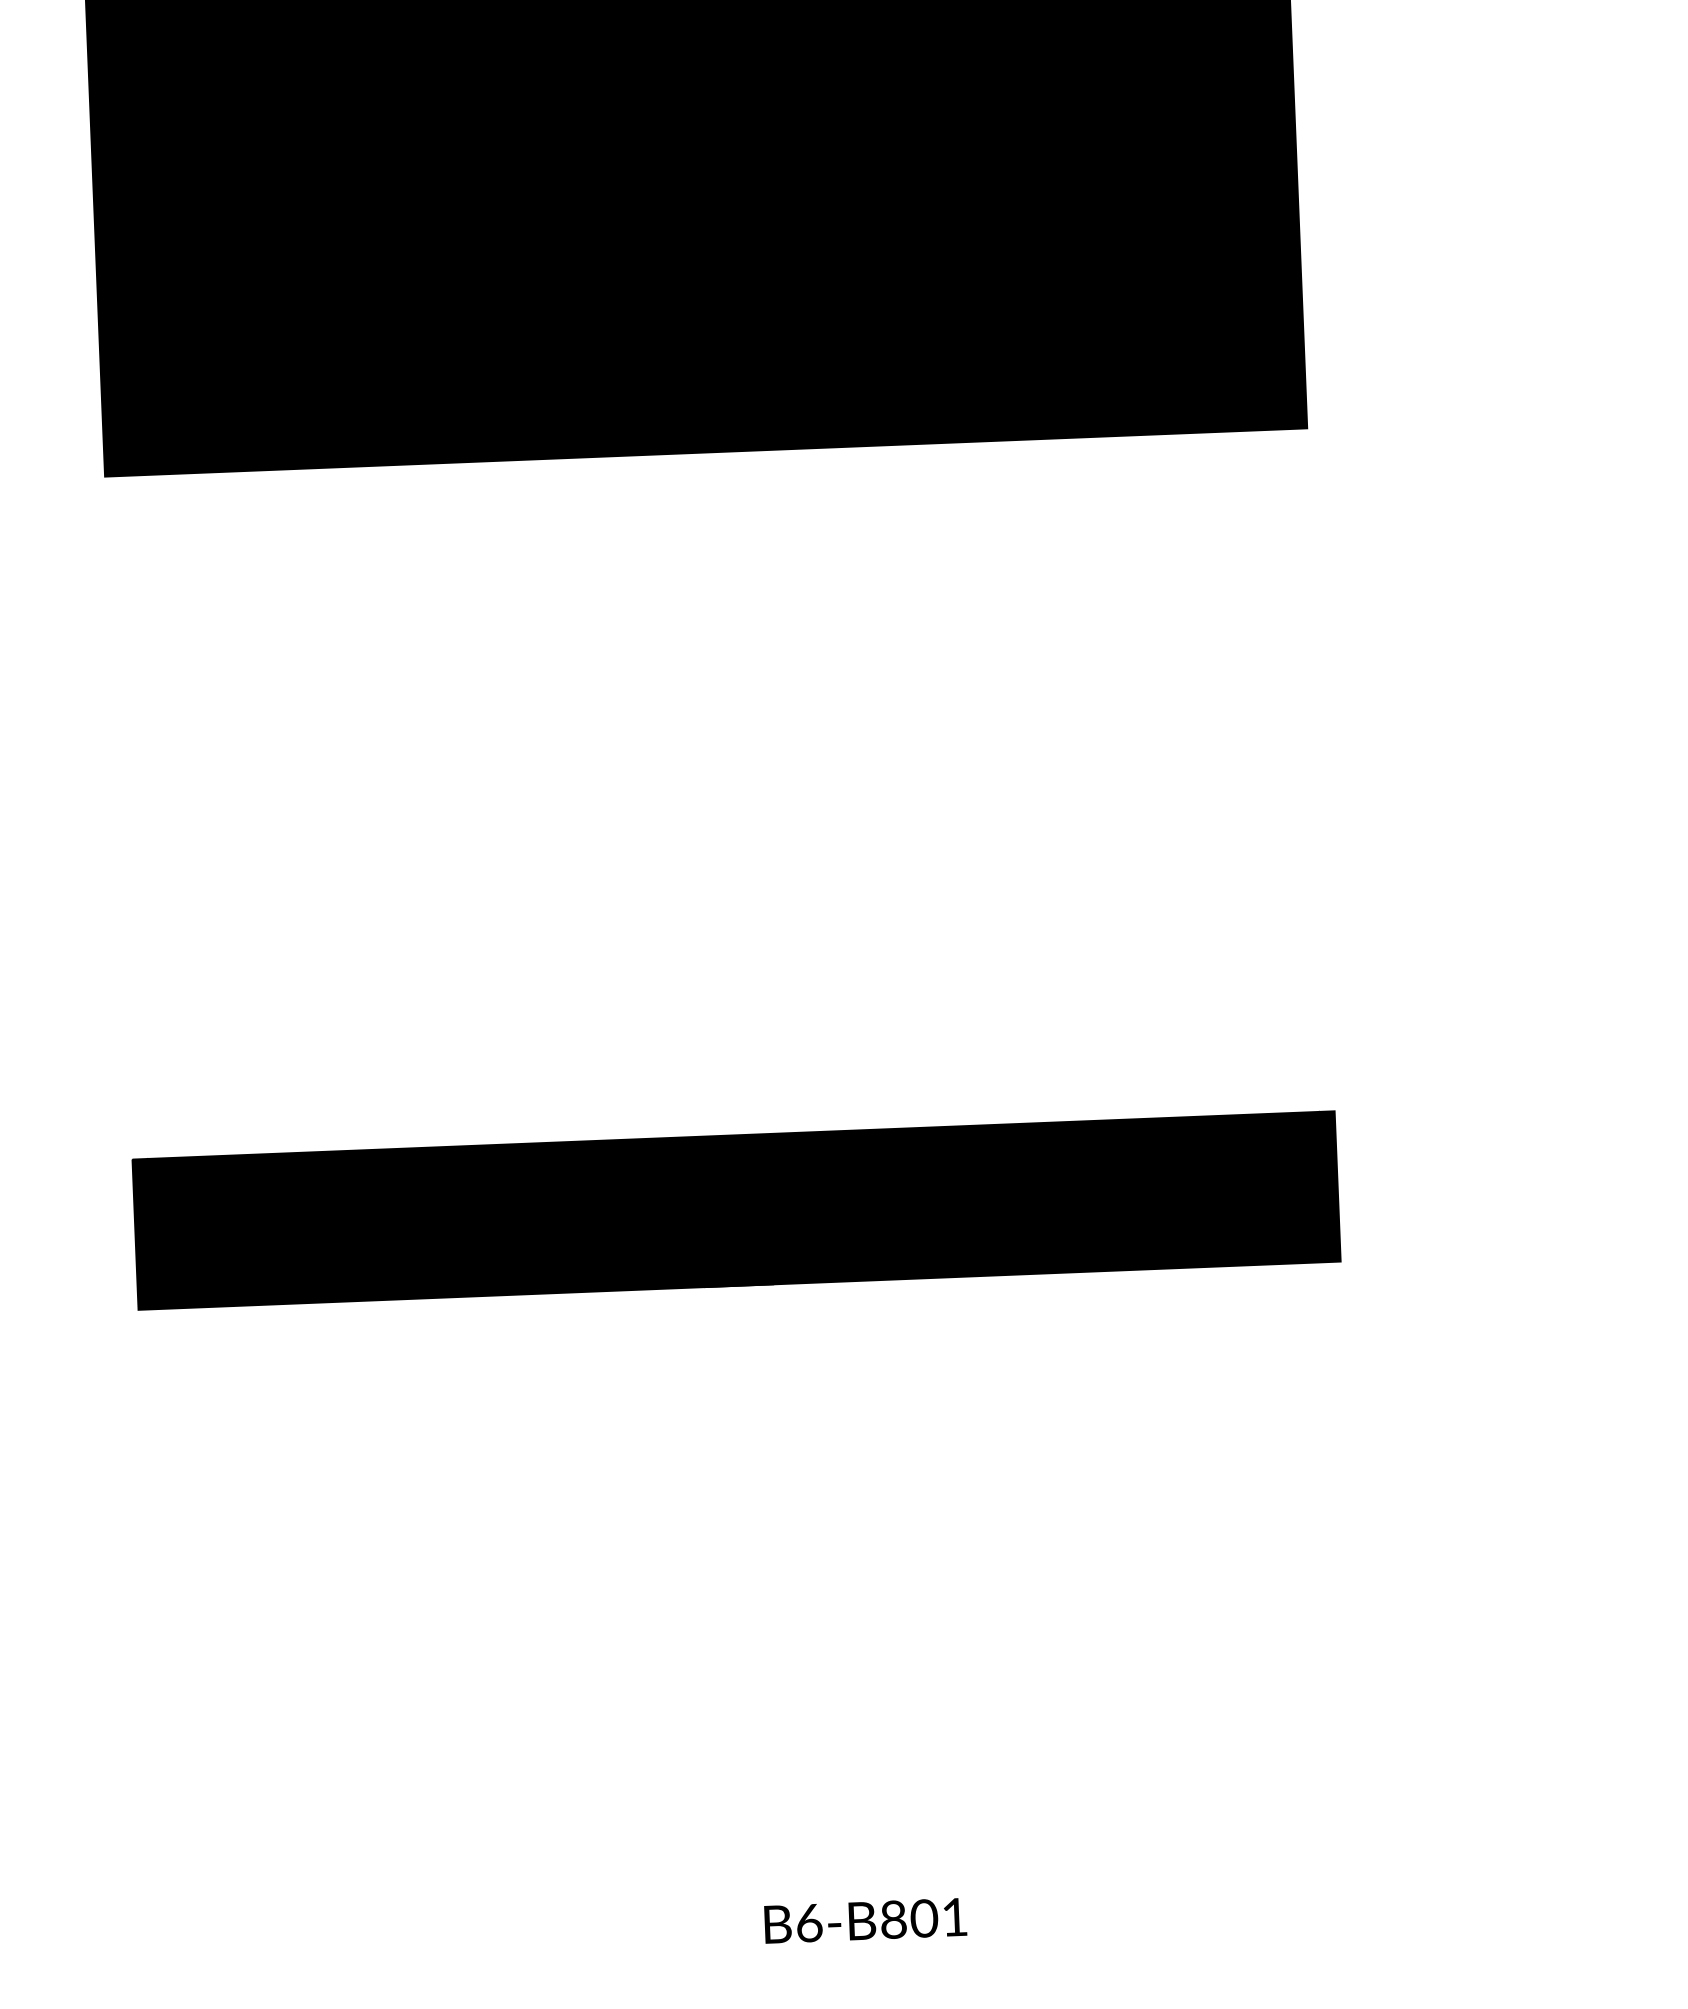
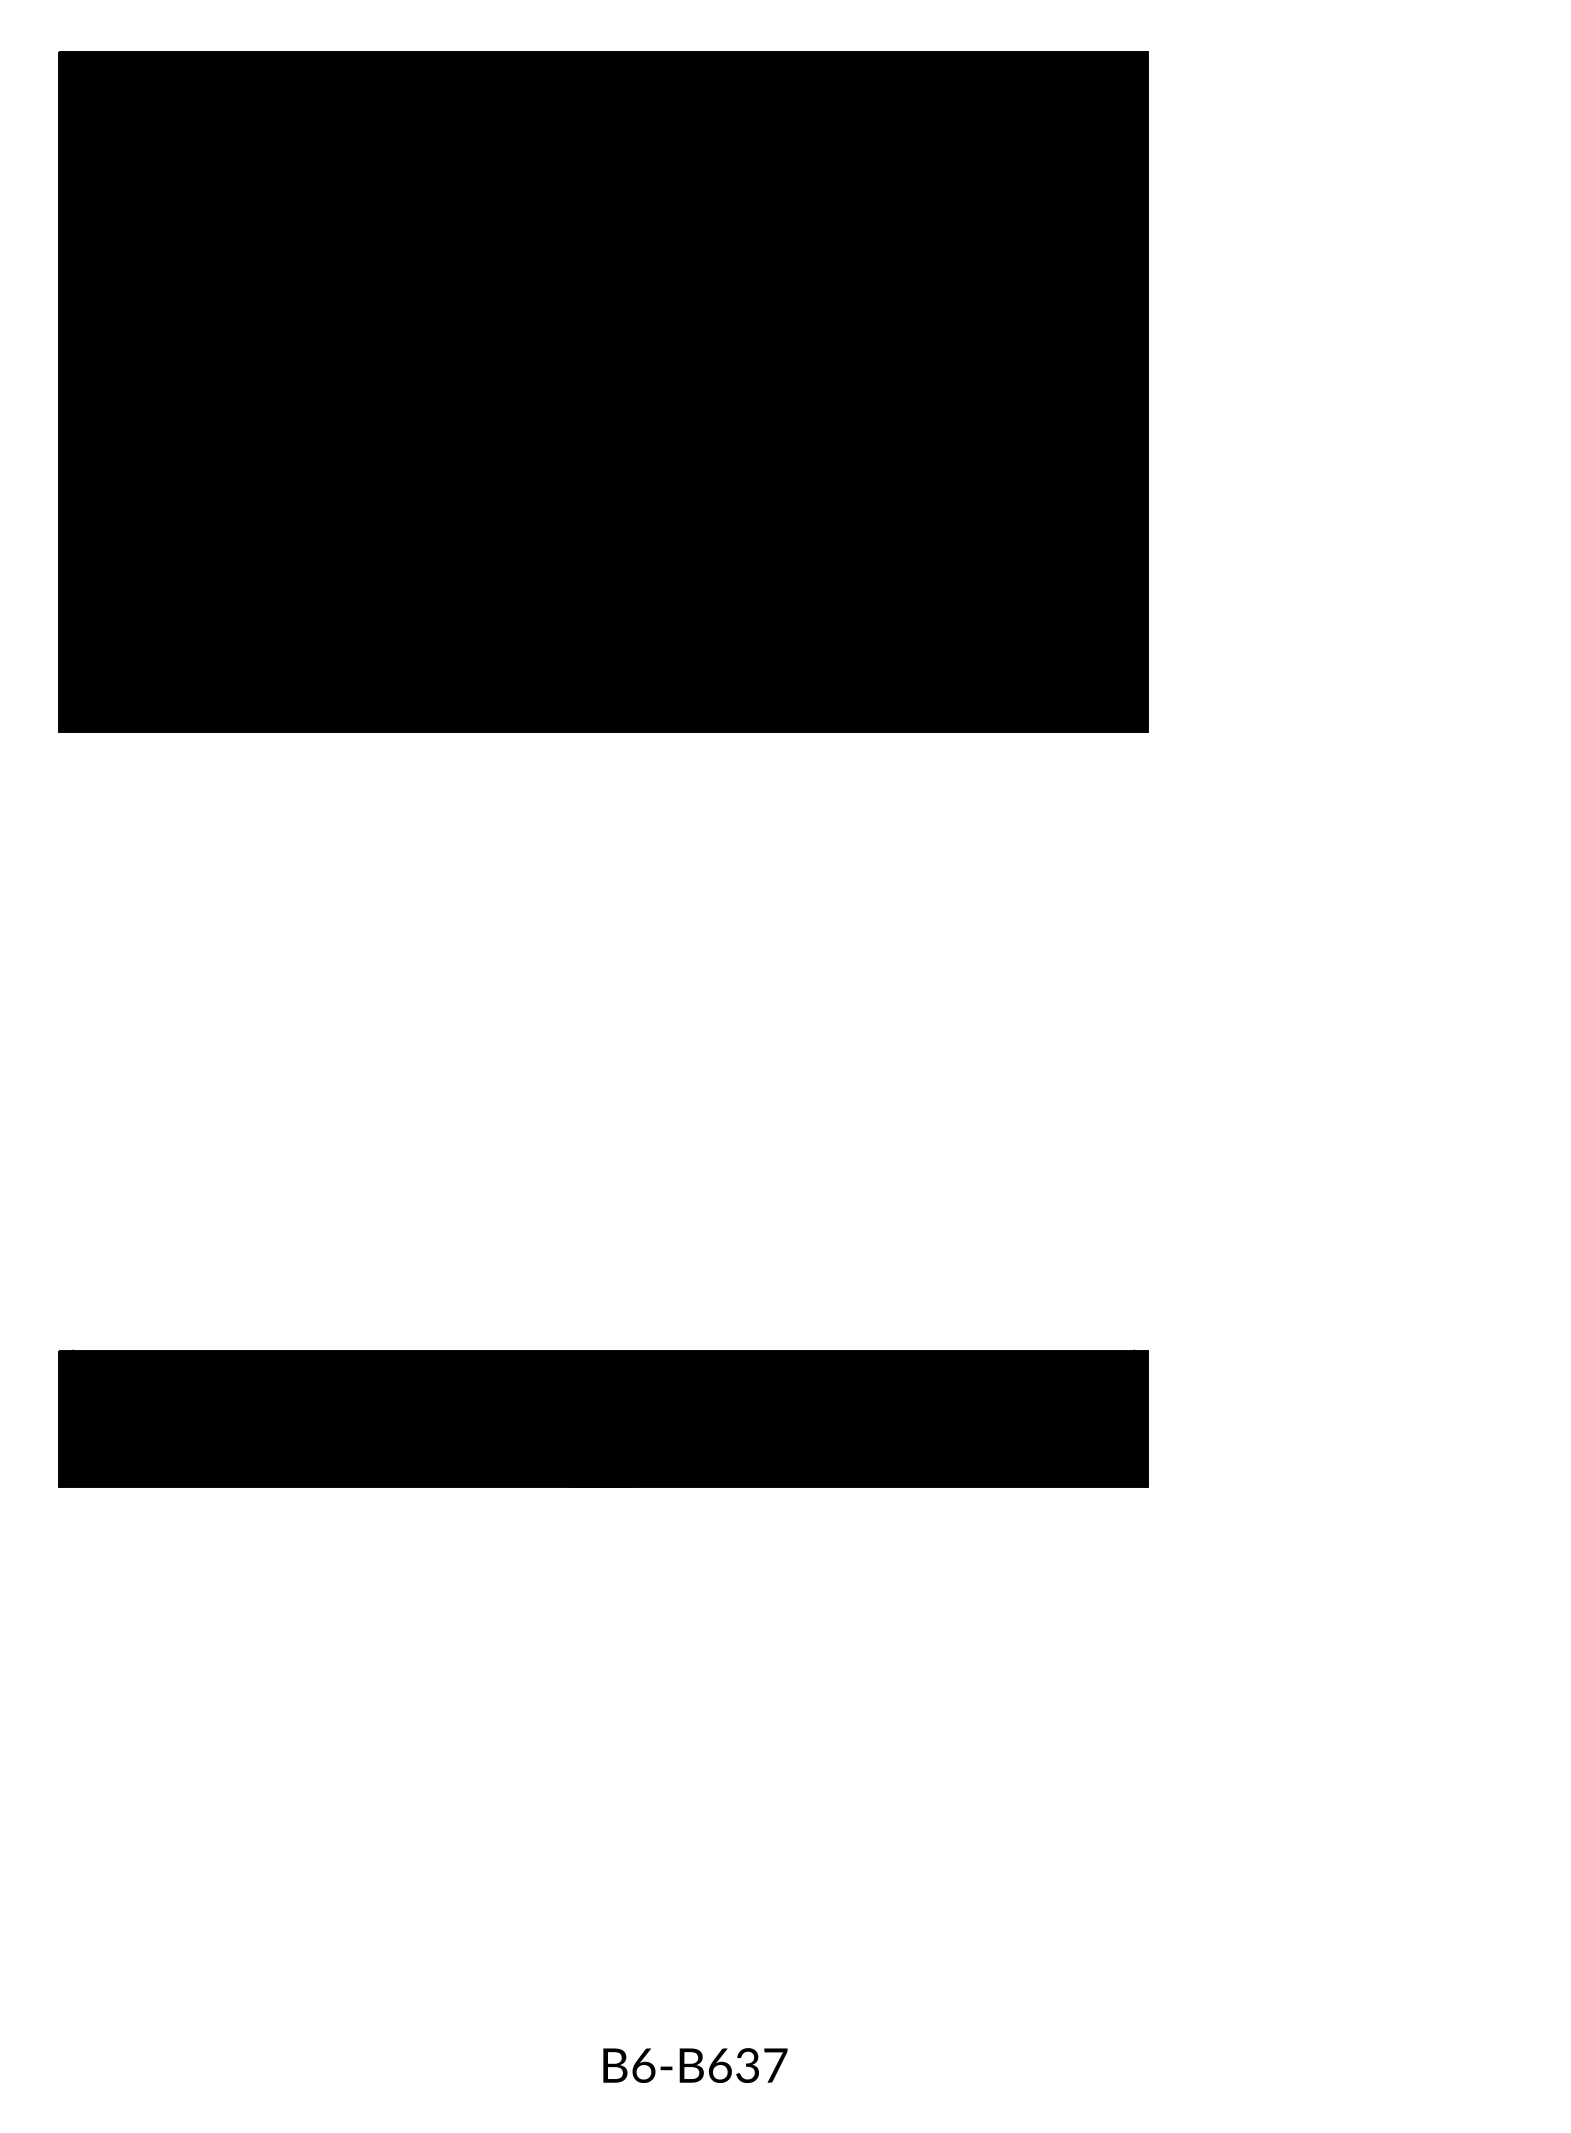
text: (924, 1918) -> (747, 2065), B6-B801 -> B6-B637

